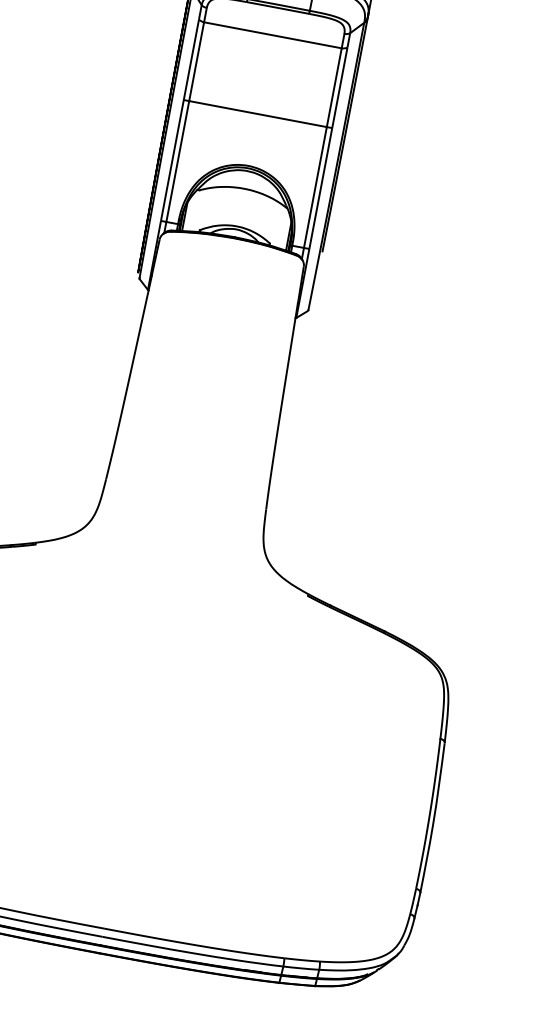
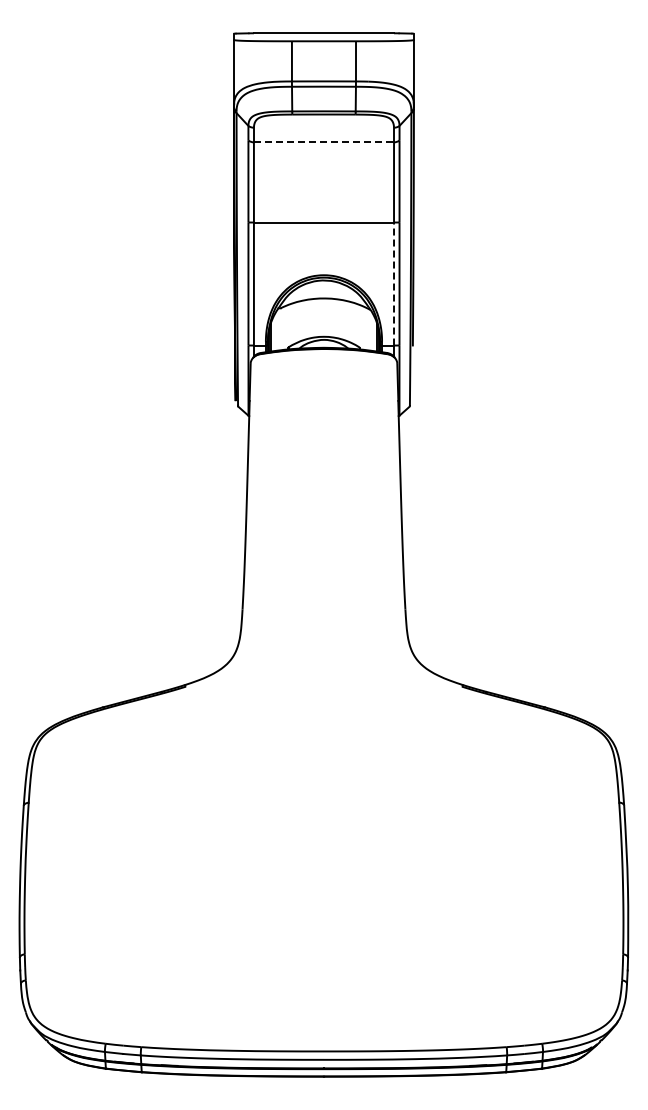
line: (273, 35) -> (324, 142), solid -> dashed
line: (315, 188) -> (394, 284), solid -> dashed

